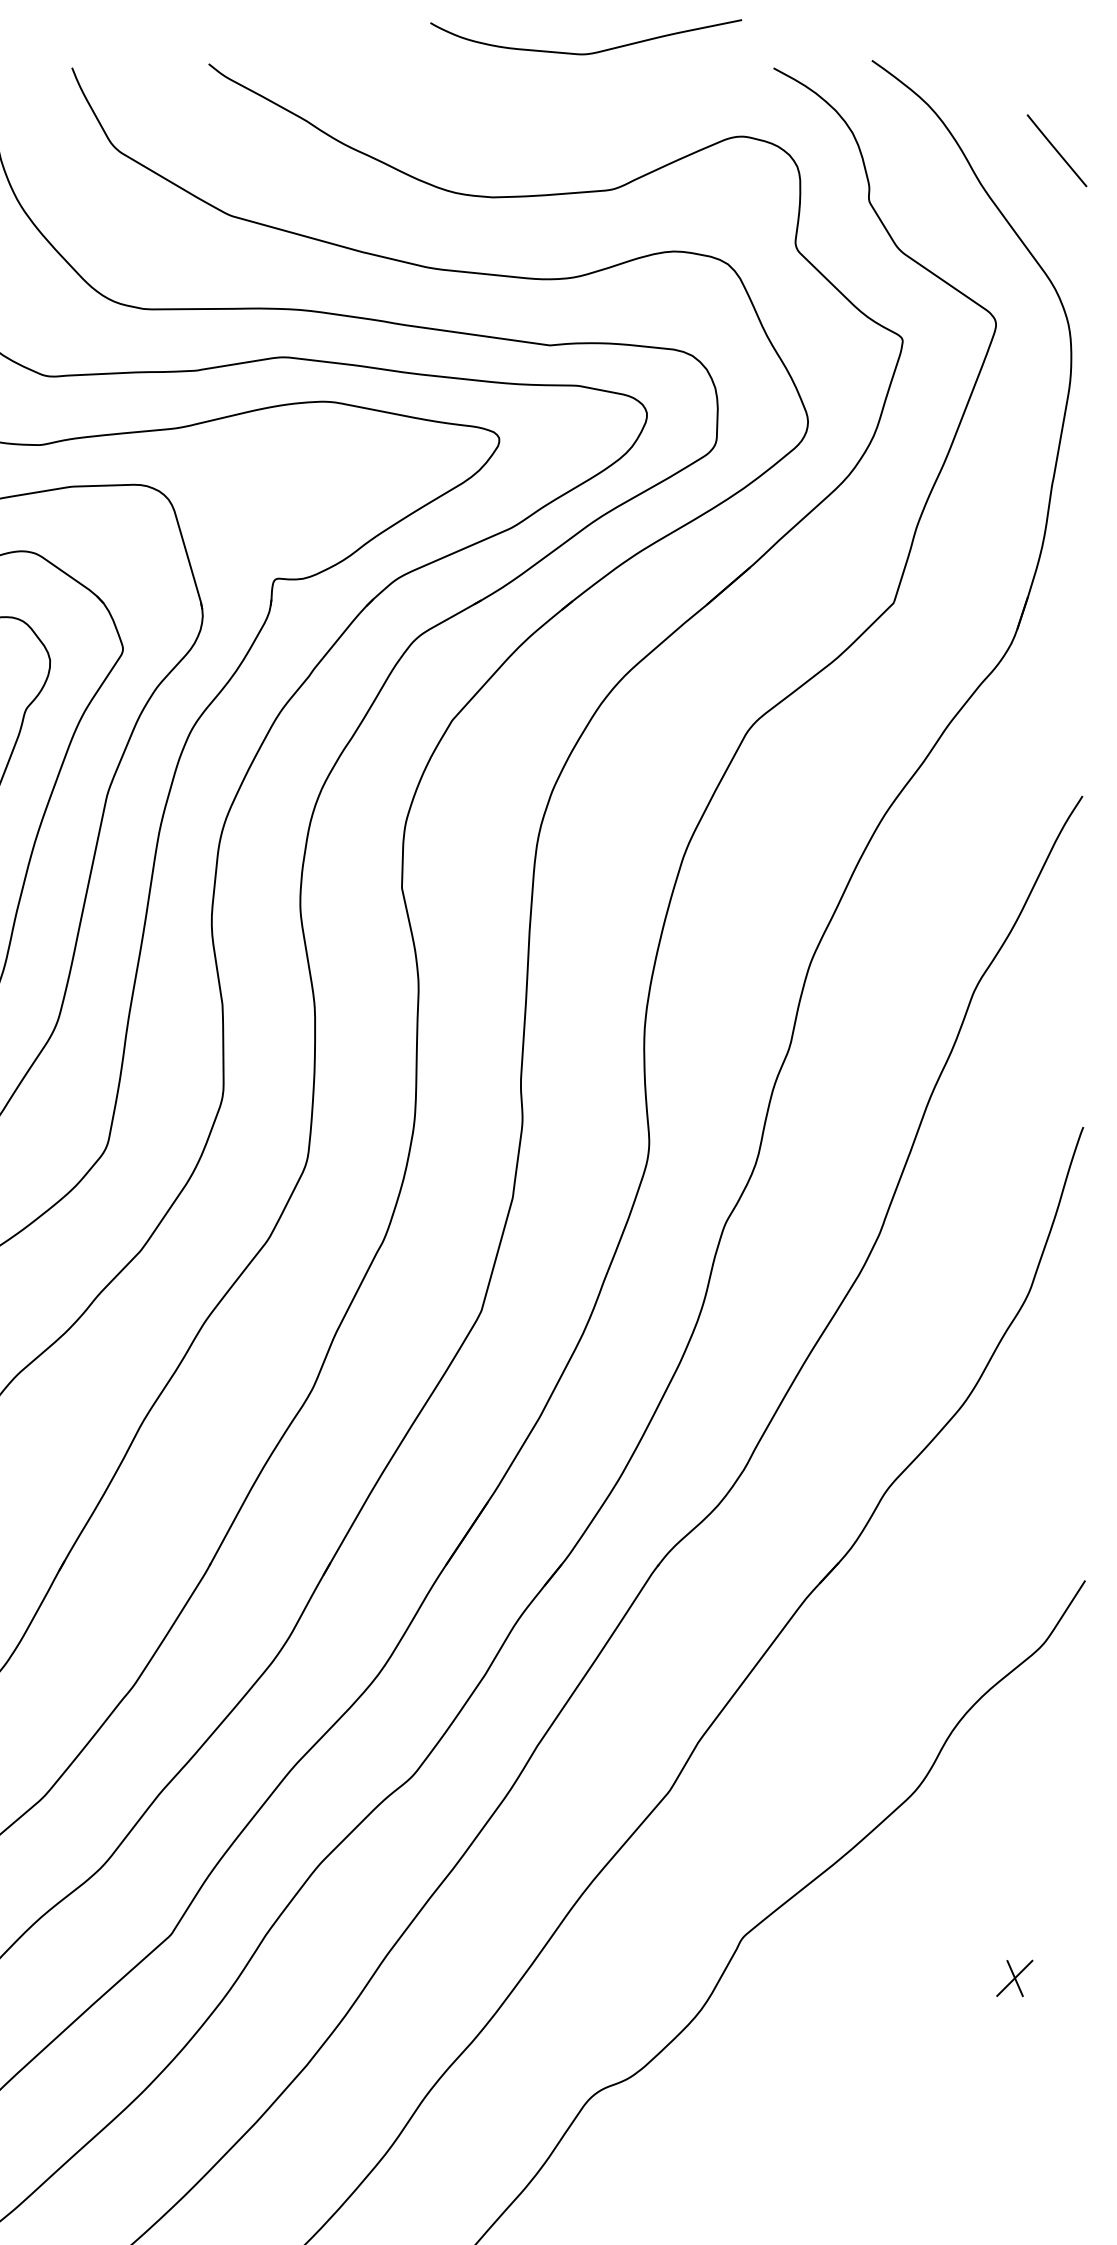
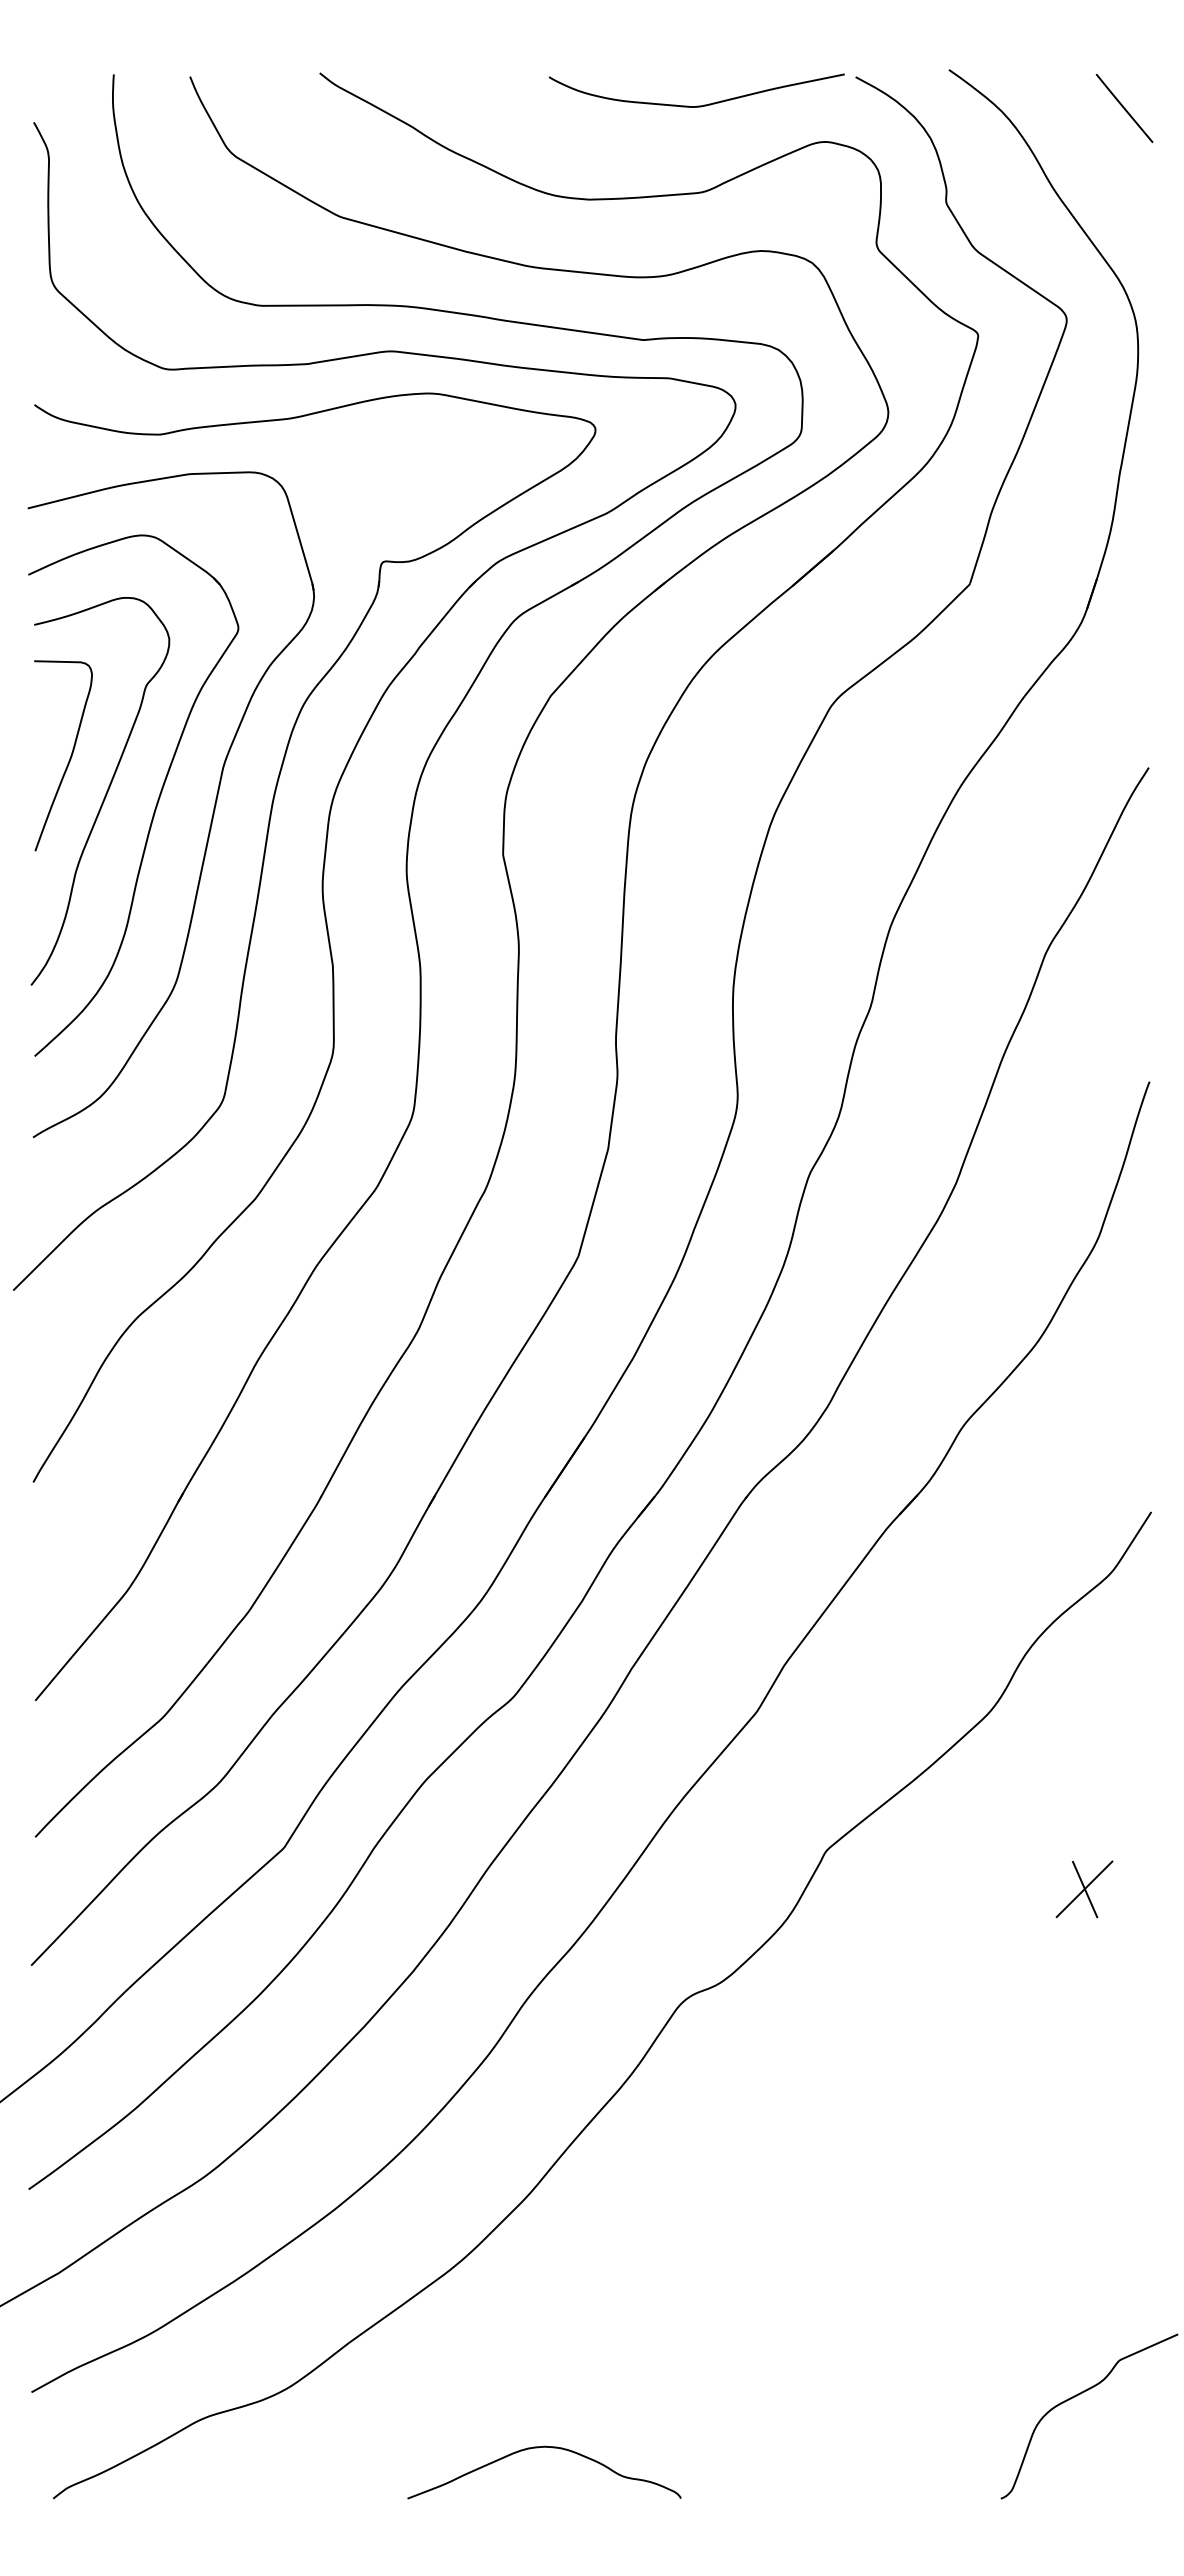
curve: (586, 52) -> (697, 105), moved
line: (1056, 150) -> (1124, 108), moved
part: (1014, 1978) -> (1084, 1889), size x1.67

